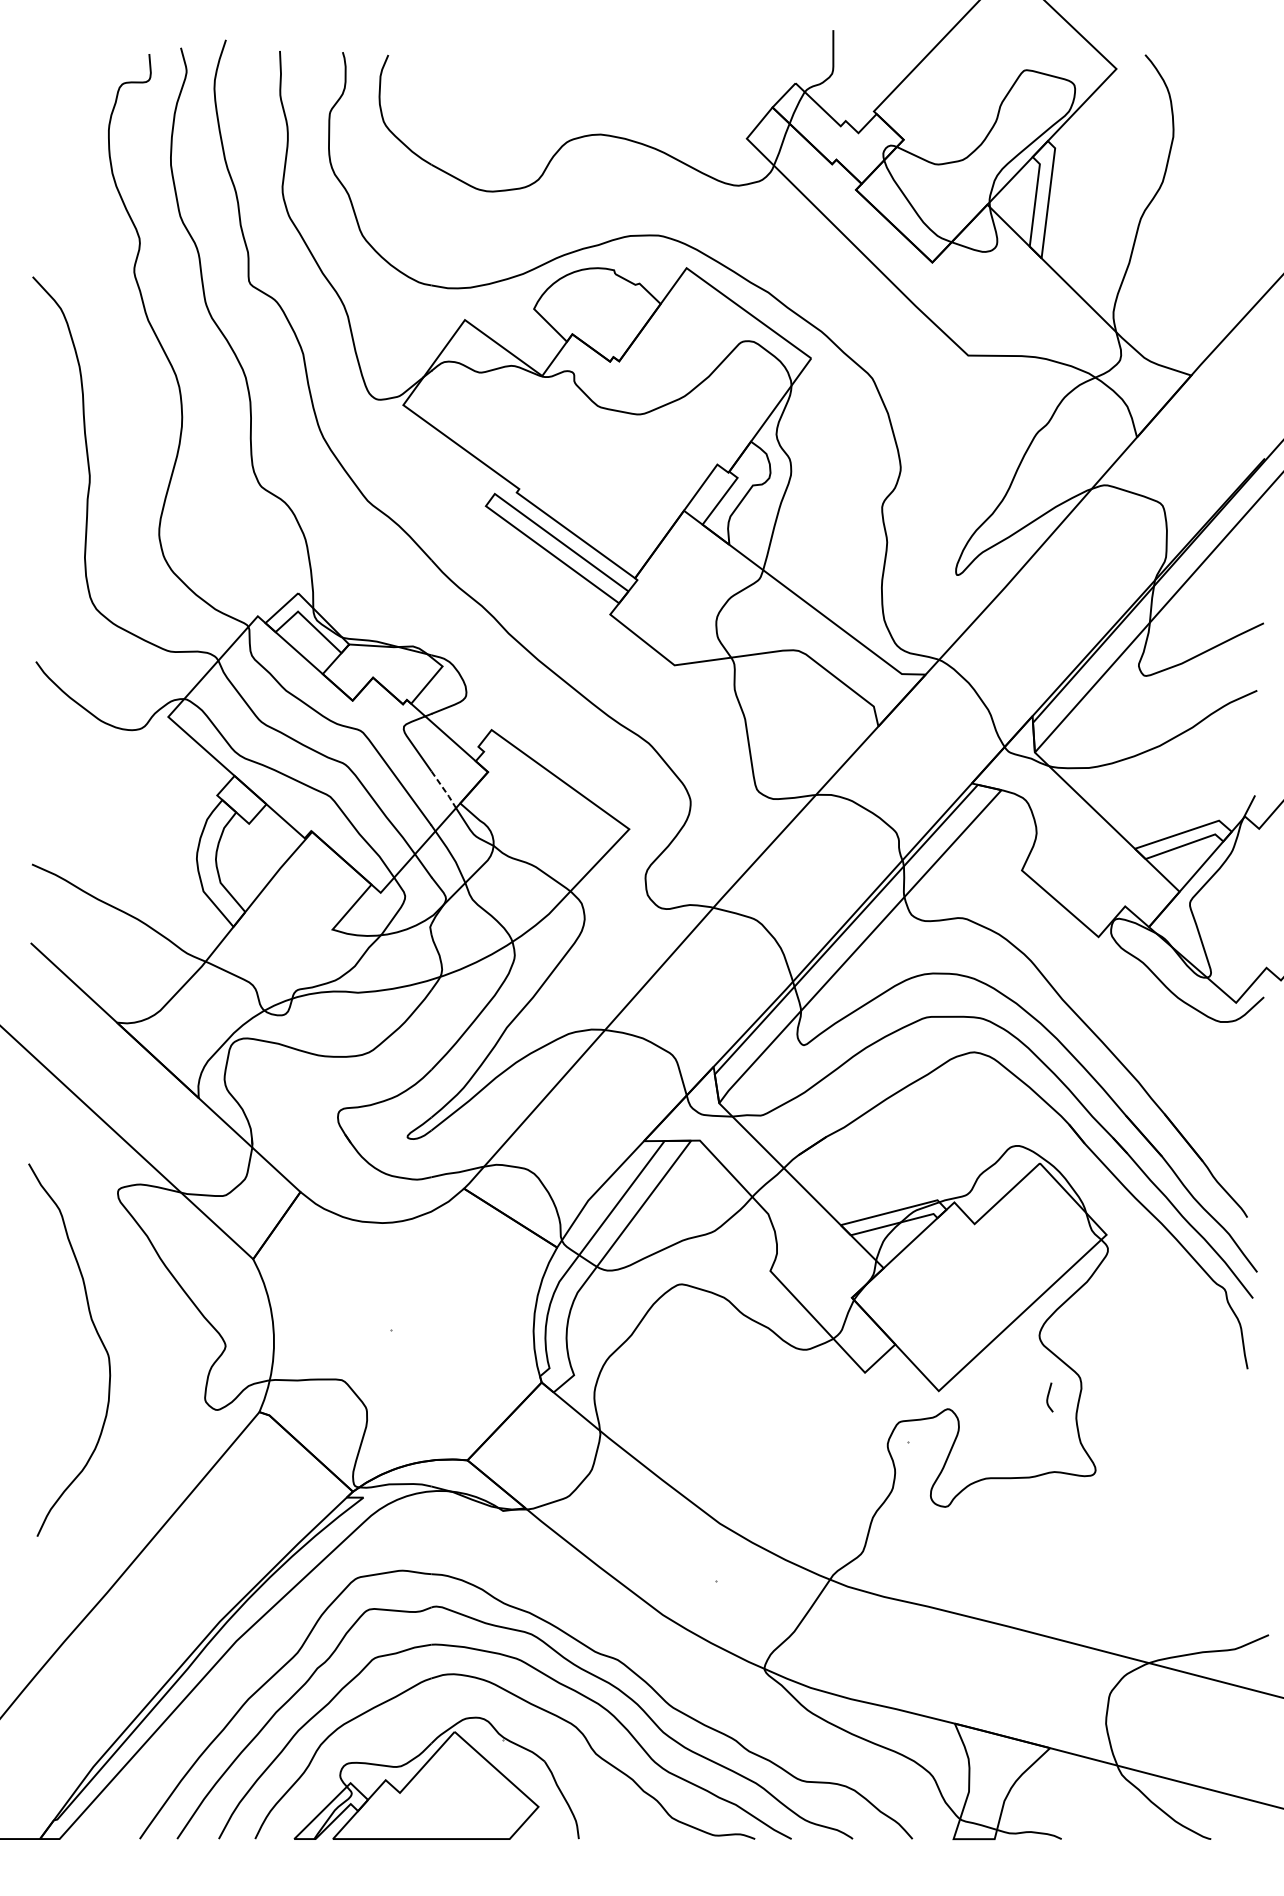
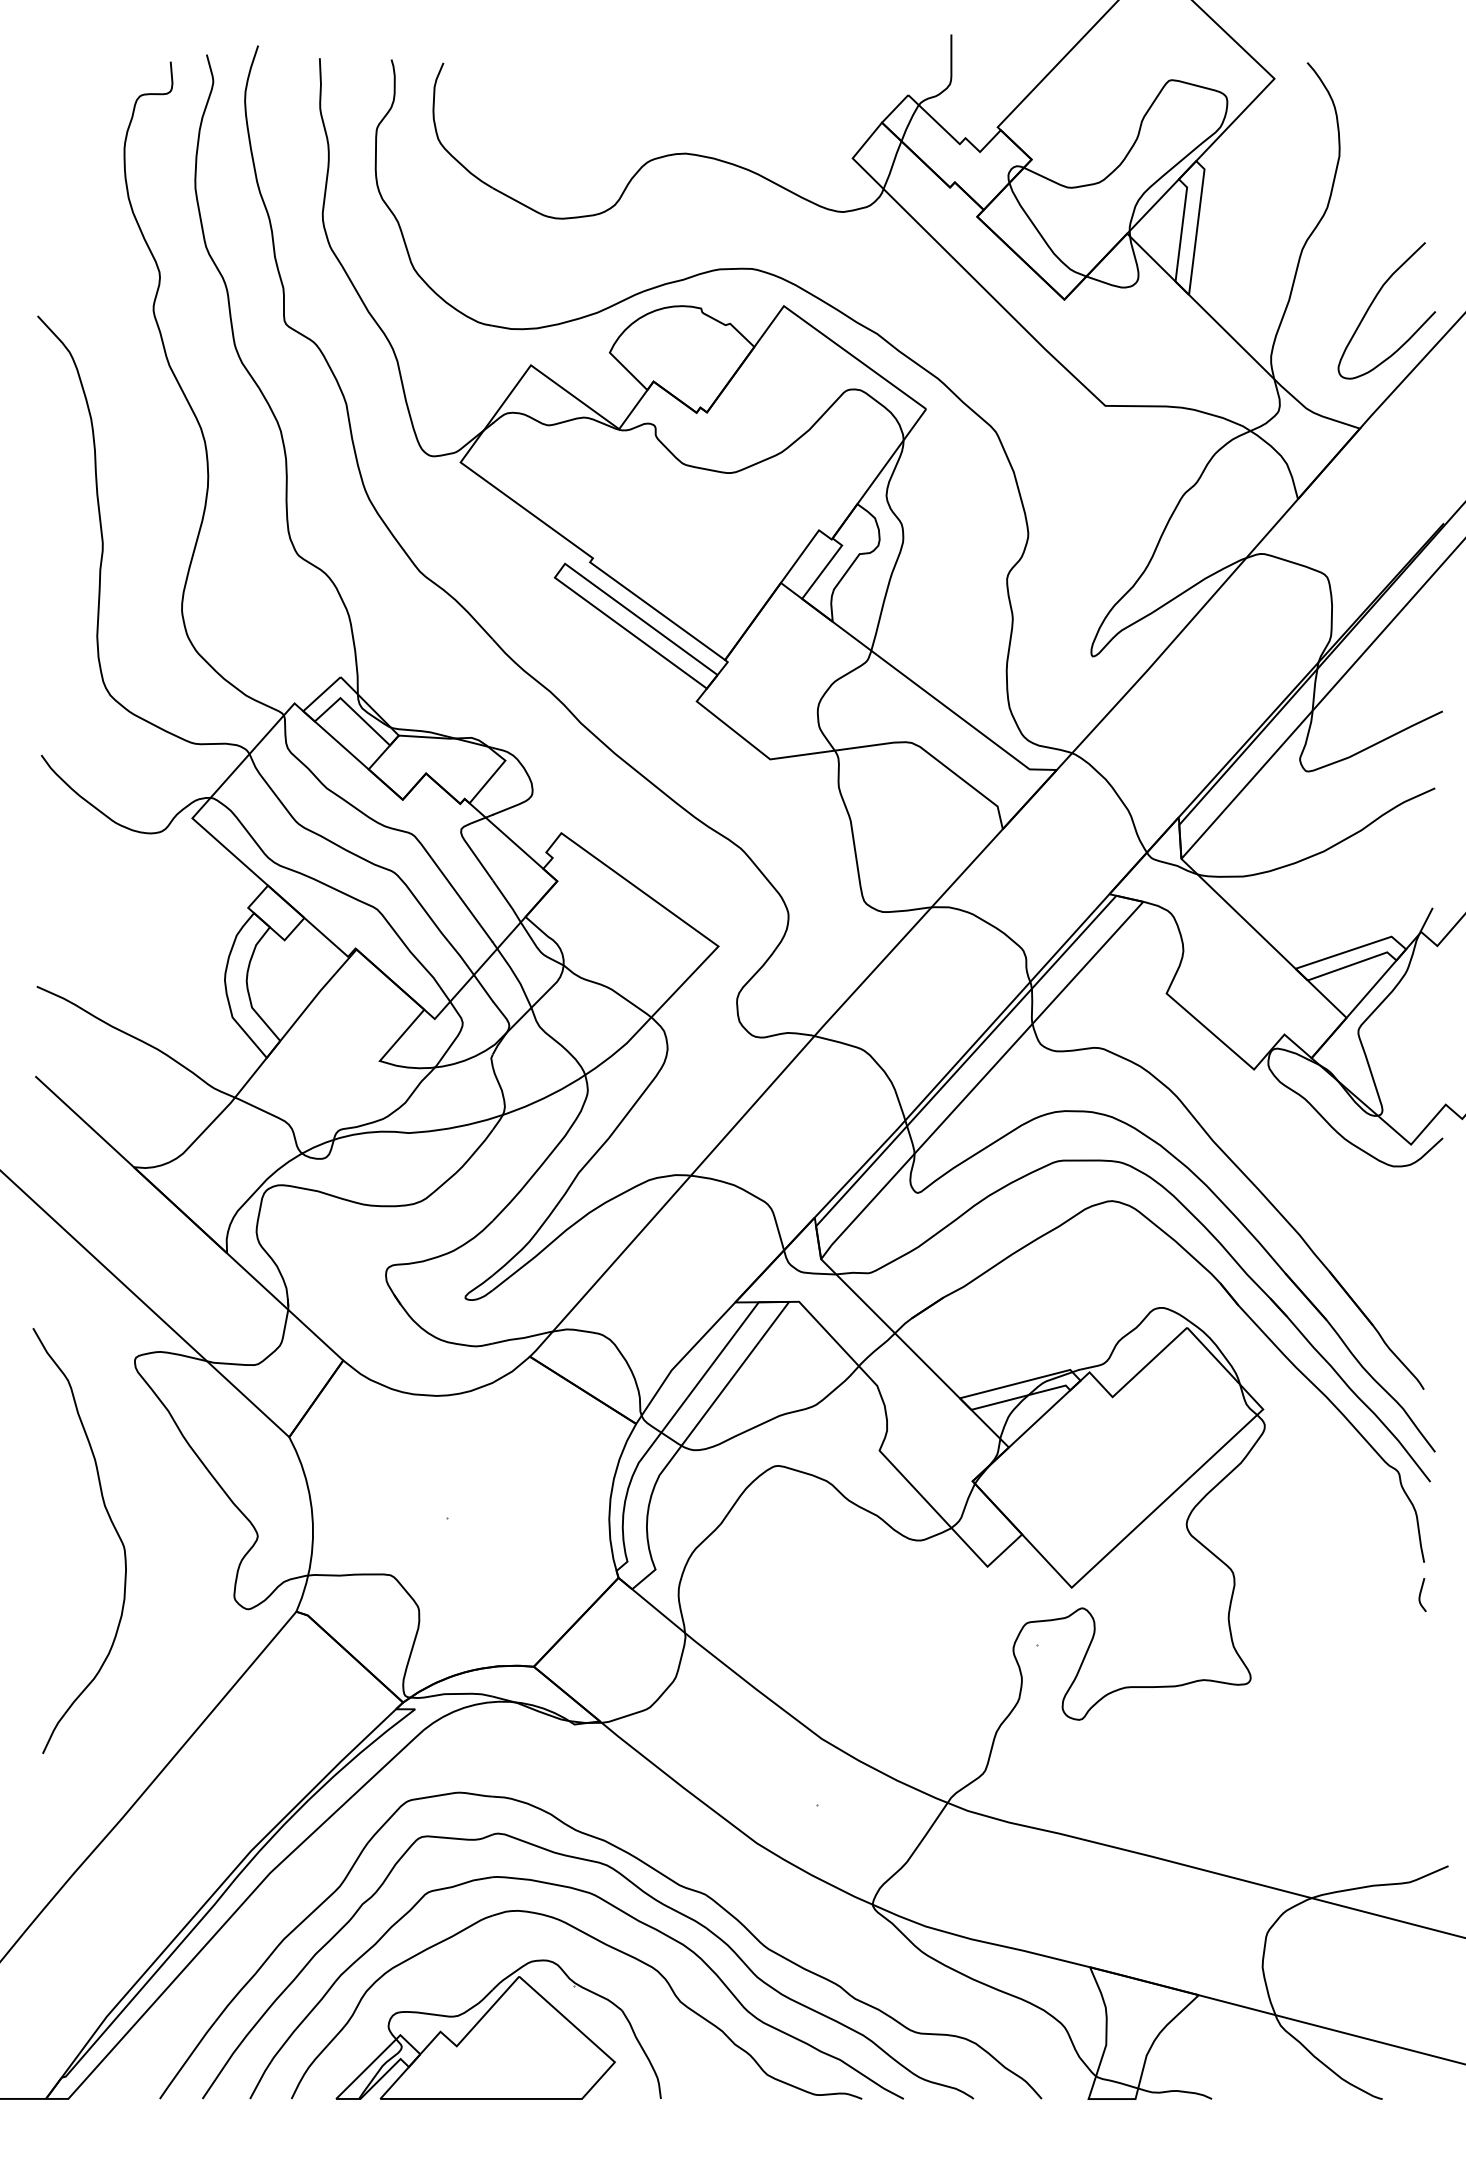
curve: (1202, 266) -> (1372, 304), added
line: (444, 789) -> (507, 901), dashed -> solid
curve: (1048, 1397) -> (1420, 1595), moved

